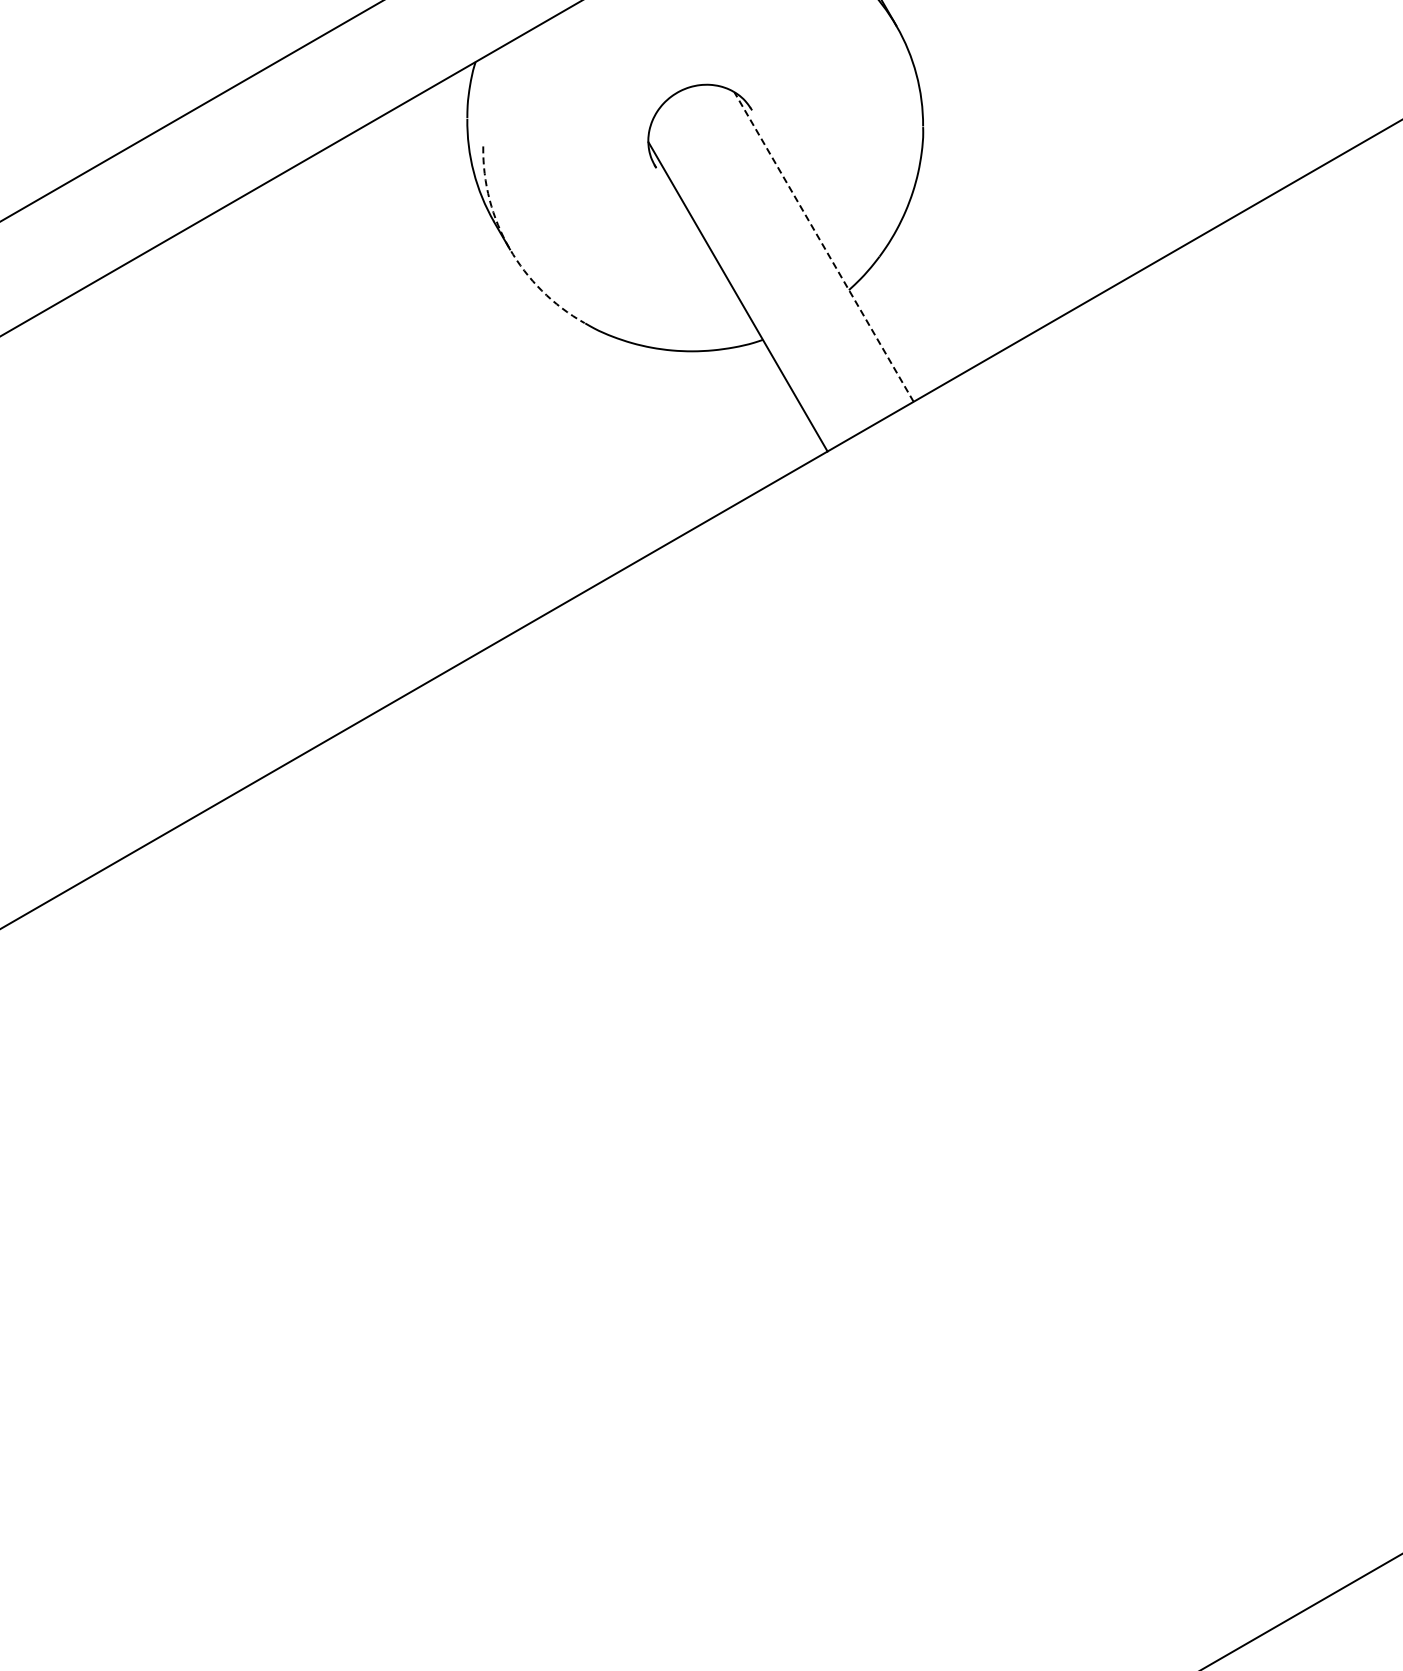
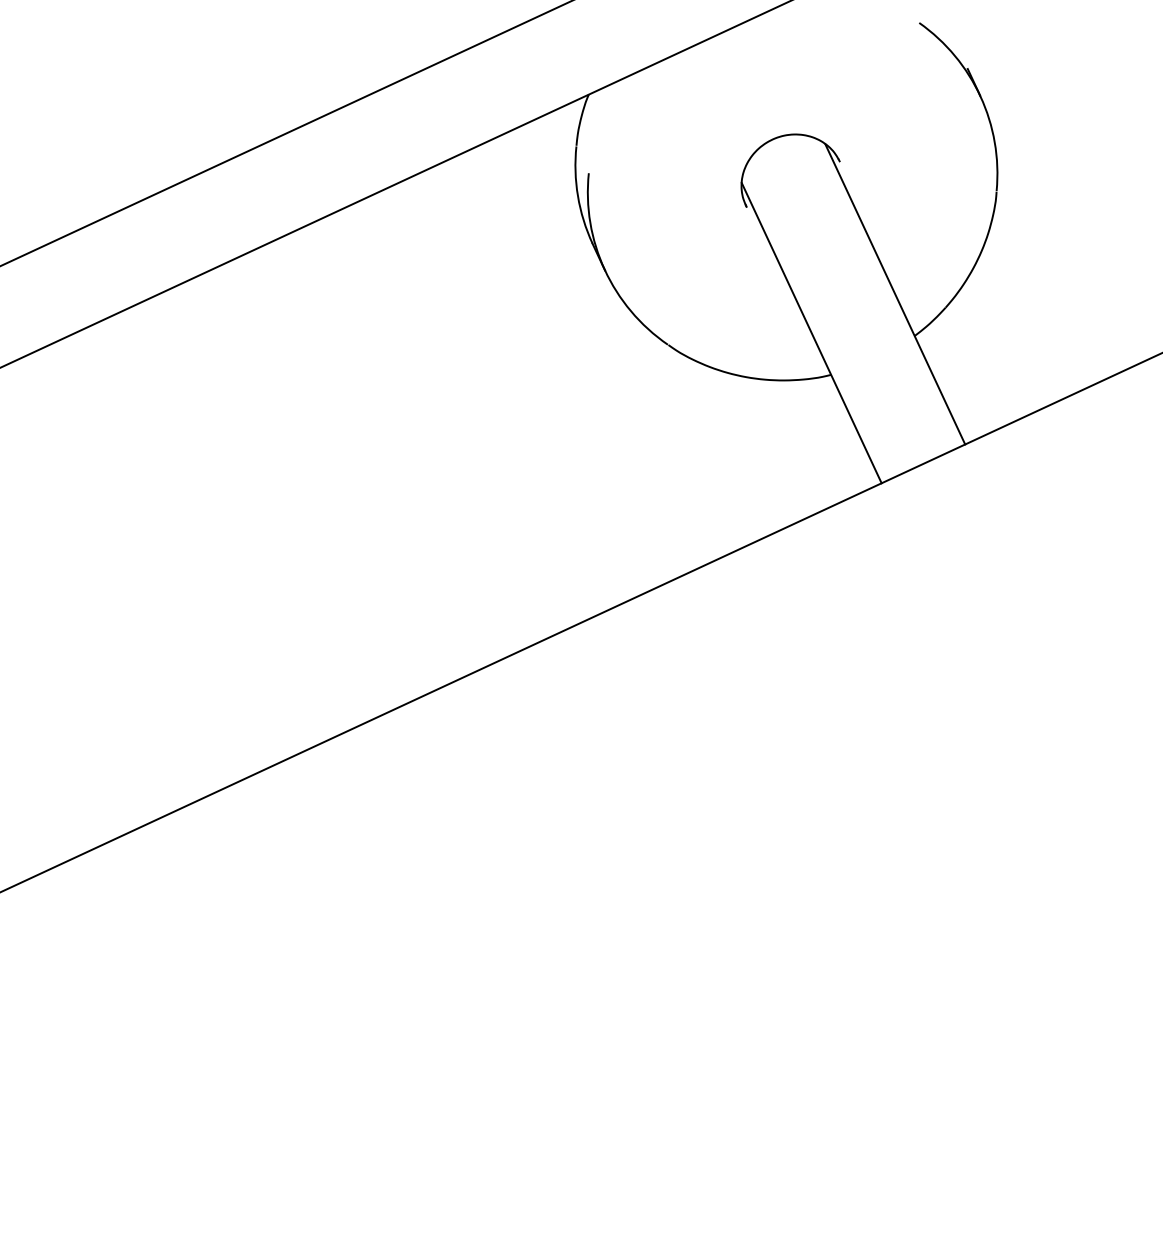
line: (824, 247) -> (895, 294), dashed -> solid
arc: (509, 248) -> (604, 269), dashed -> solid

